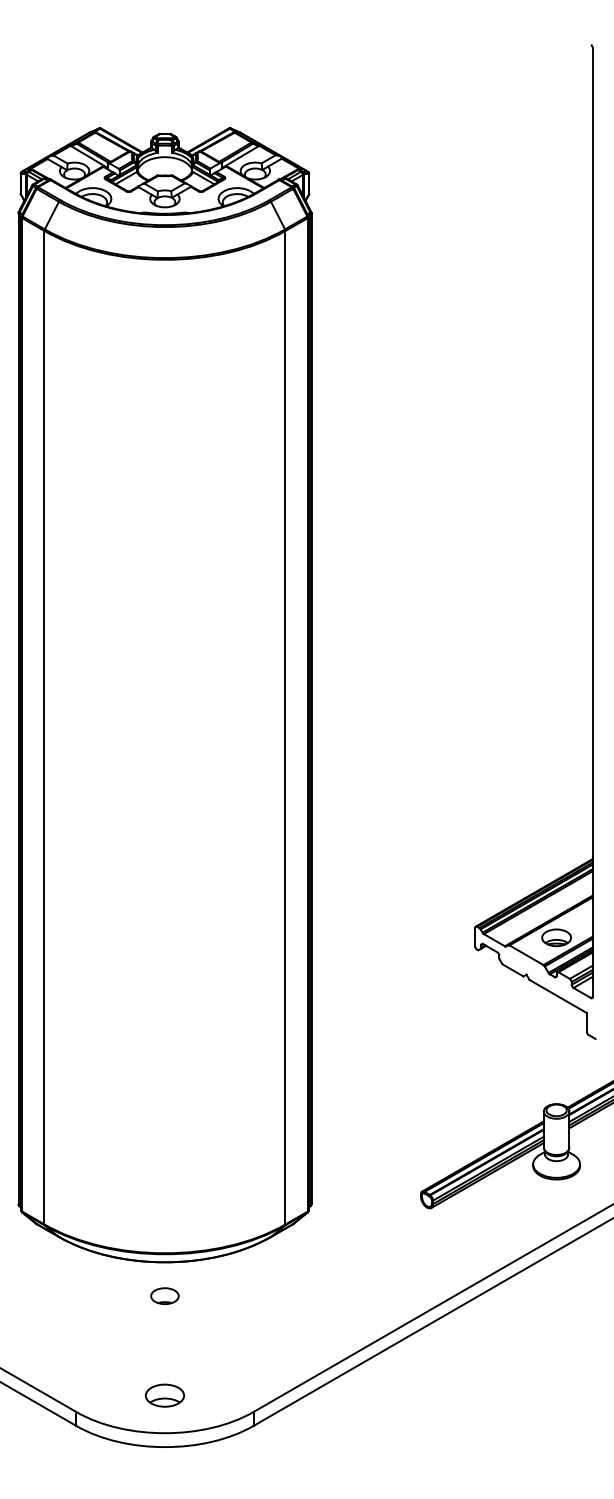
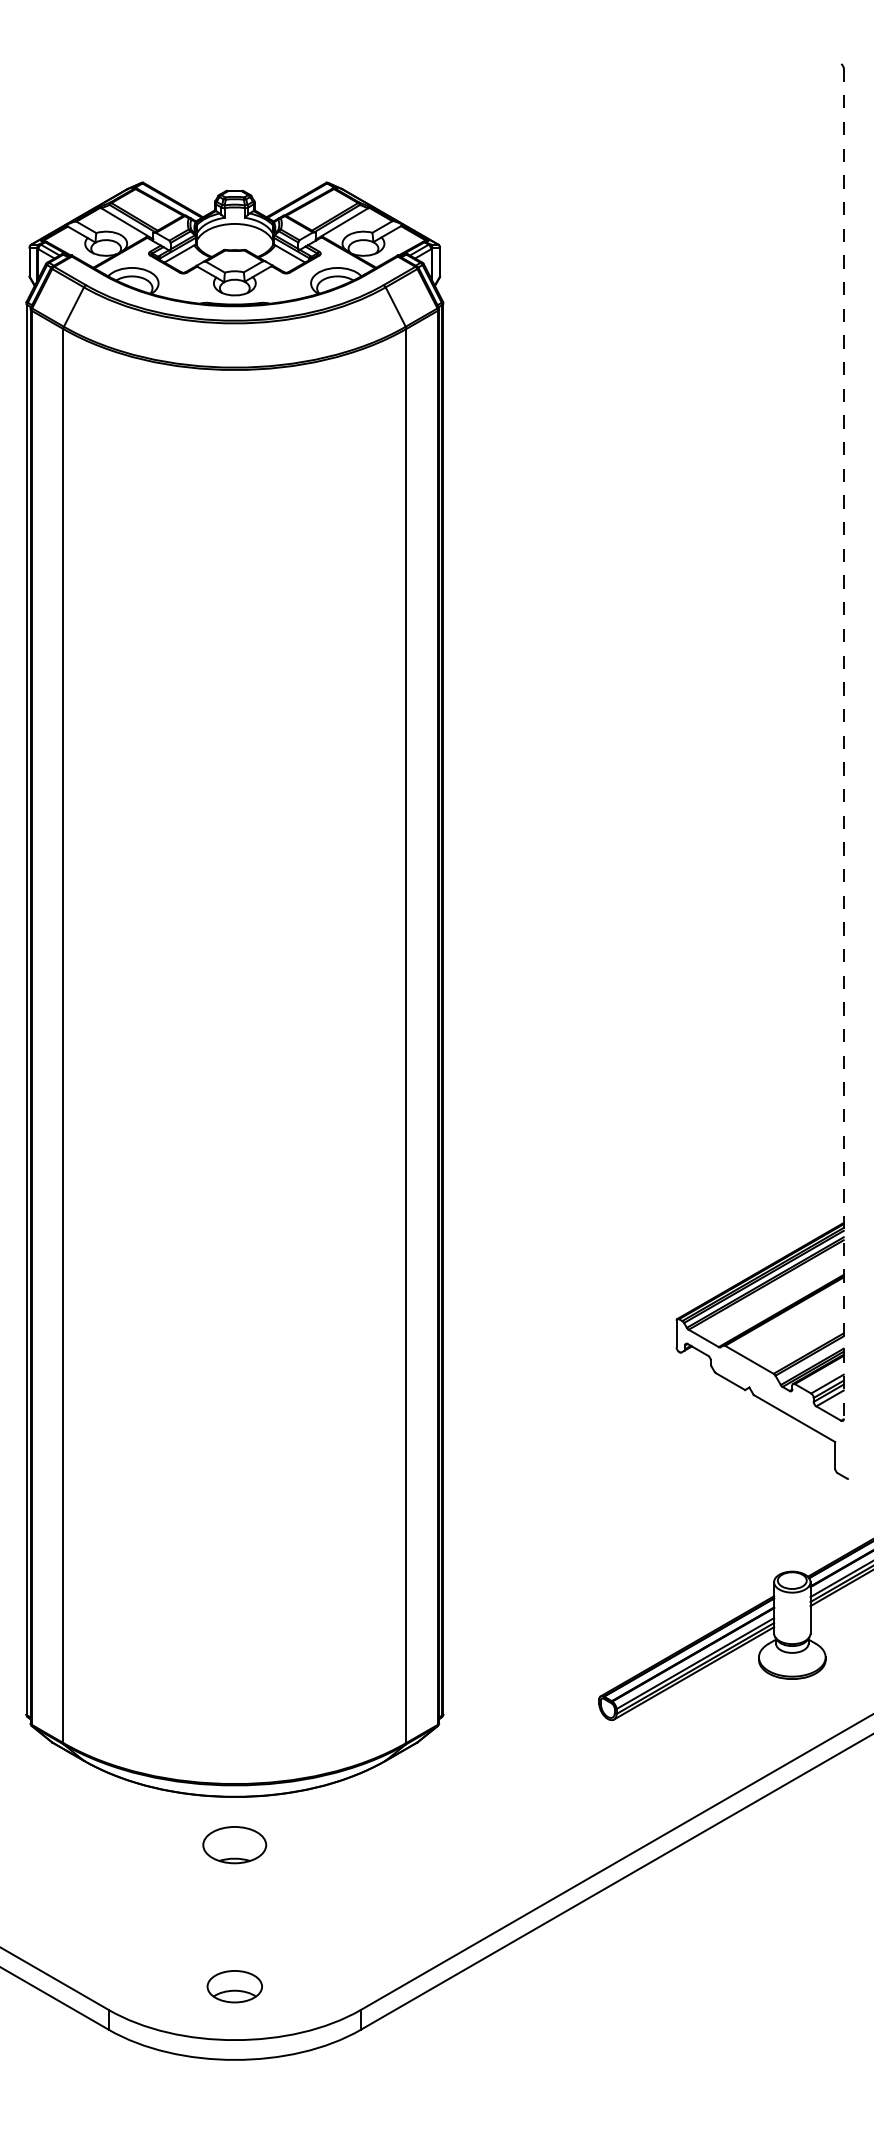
line: (592, 522) -> (843, 744), solid -> dashed
part: (556, 937) -> (791, 1334), removed
part: (164, 1295) -> (234, 1844), size x1.6

